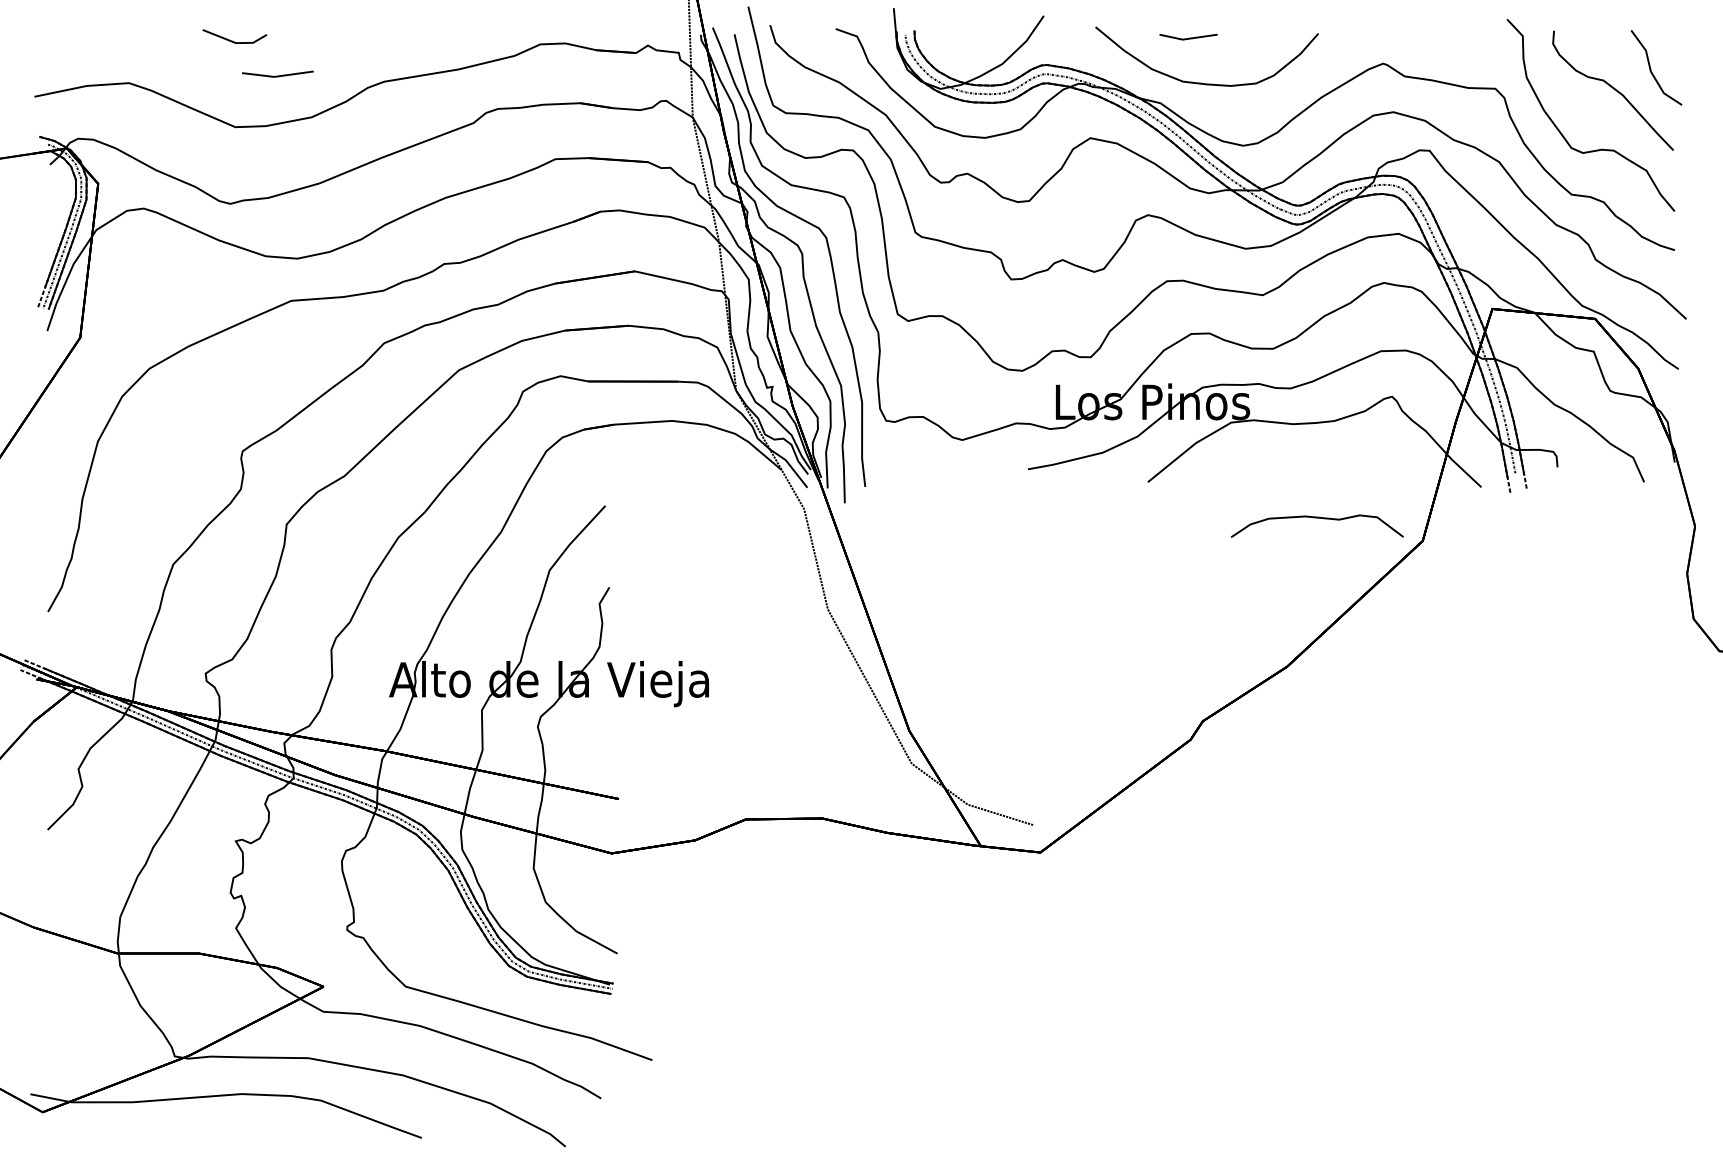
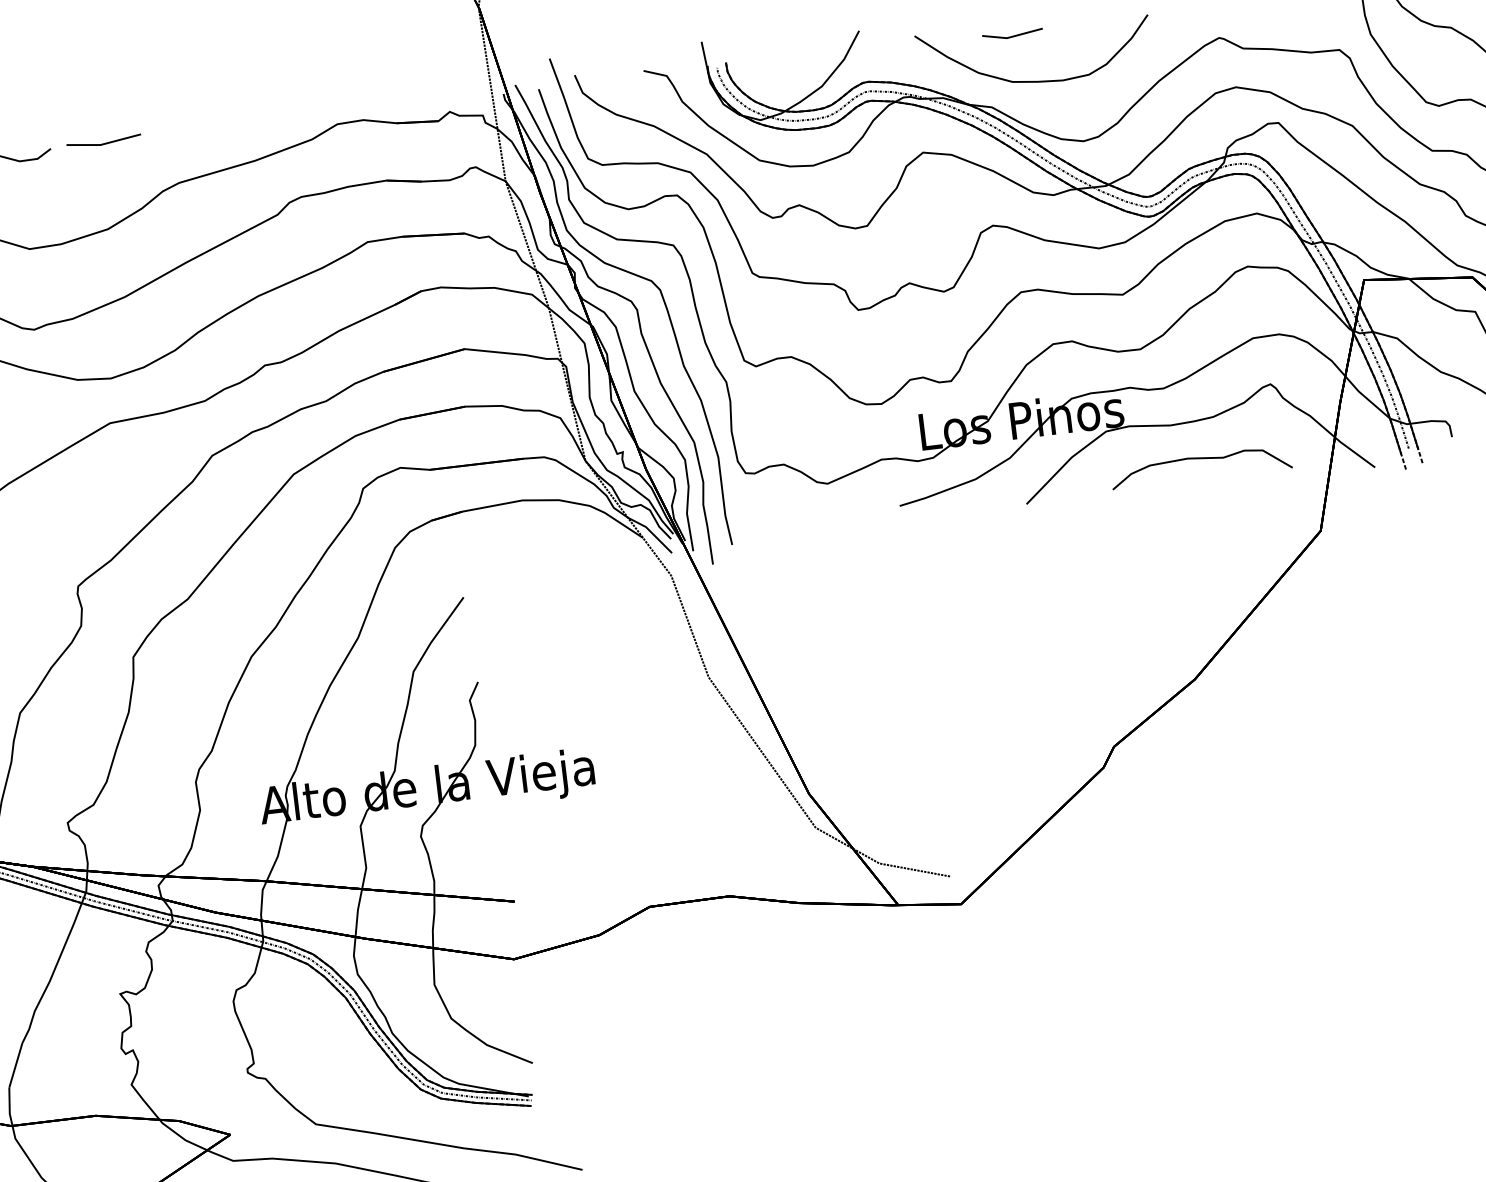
line: (277, 75) -> (103, 143), moved
curve: (1316, 518) -> (1199, 459), moved

